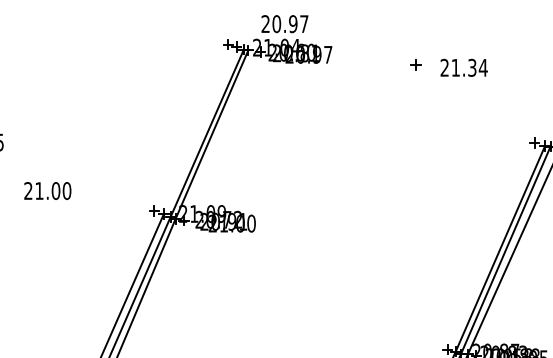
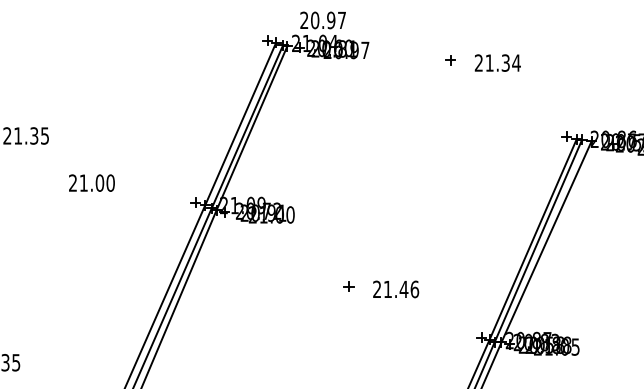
line: (200, 129) -> (240, 123), added
part: (344, 300) -> (381, 289), added

